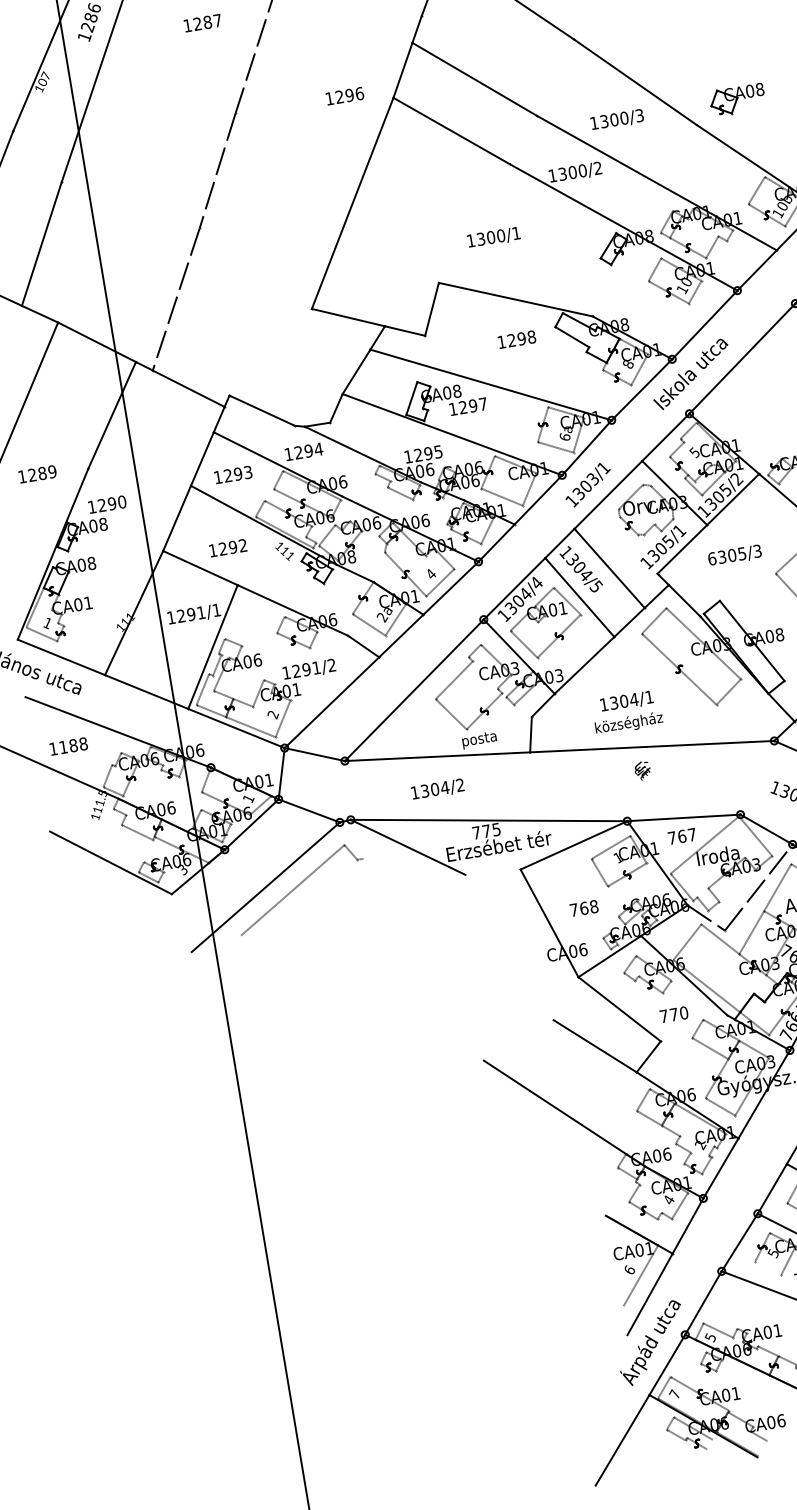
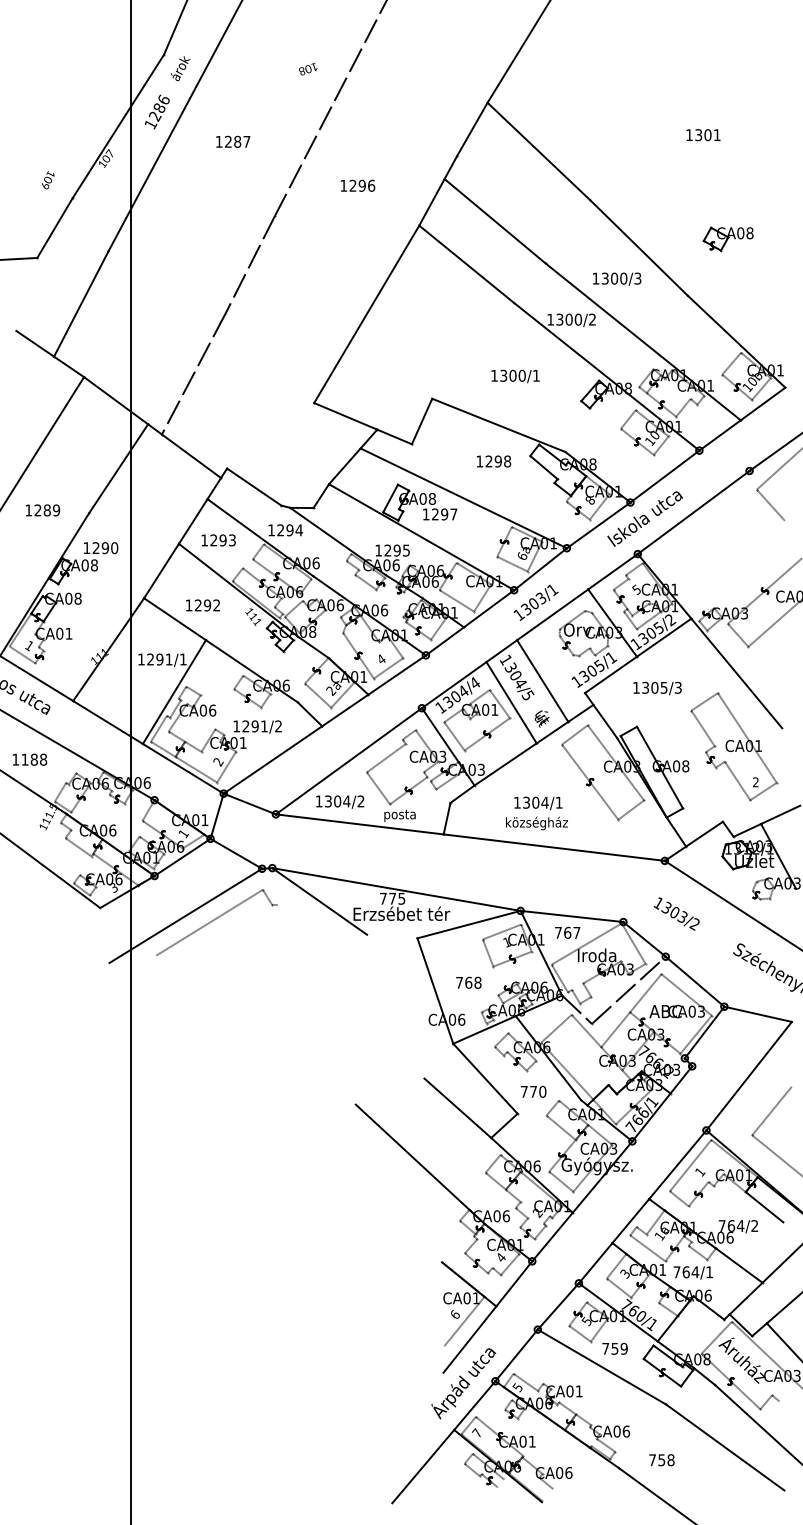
text: (203, 22) -> (233, 141), moved
text: (344, 95) -> (357, 185), moved
part: (736, 100) -> (727, 239), moved
text: (493, 237) -> (515, 376), moved
text: (712, 558) -> (636, 687), 6305/3 -> 1305/3
text: (642, 770) -> (541, 718), moved
text: (438, 788) -> (340, 801), moved
line: (767, 1267) -> (579, 1333), added

